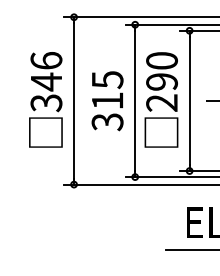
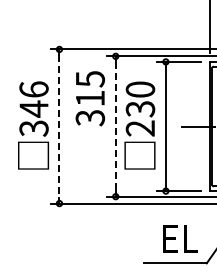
text: (162, 82) -> (140, 109), 290 -> 230
line: (74, 100) -> (59, 126), solid -> dashed
text: (107, 100) -> (90, 98), moved
line: (134, 100) -> (115, 126), solid -> dashed

